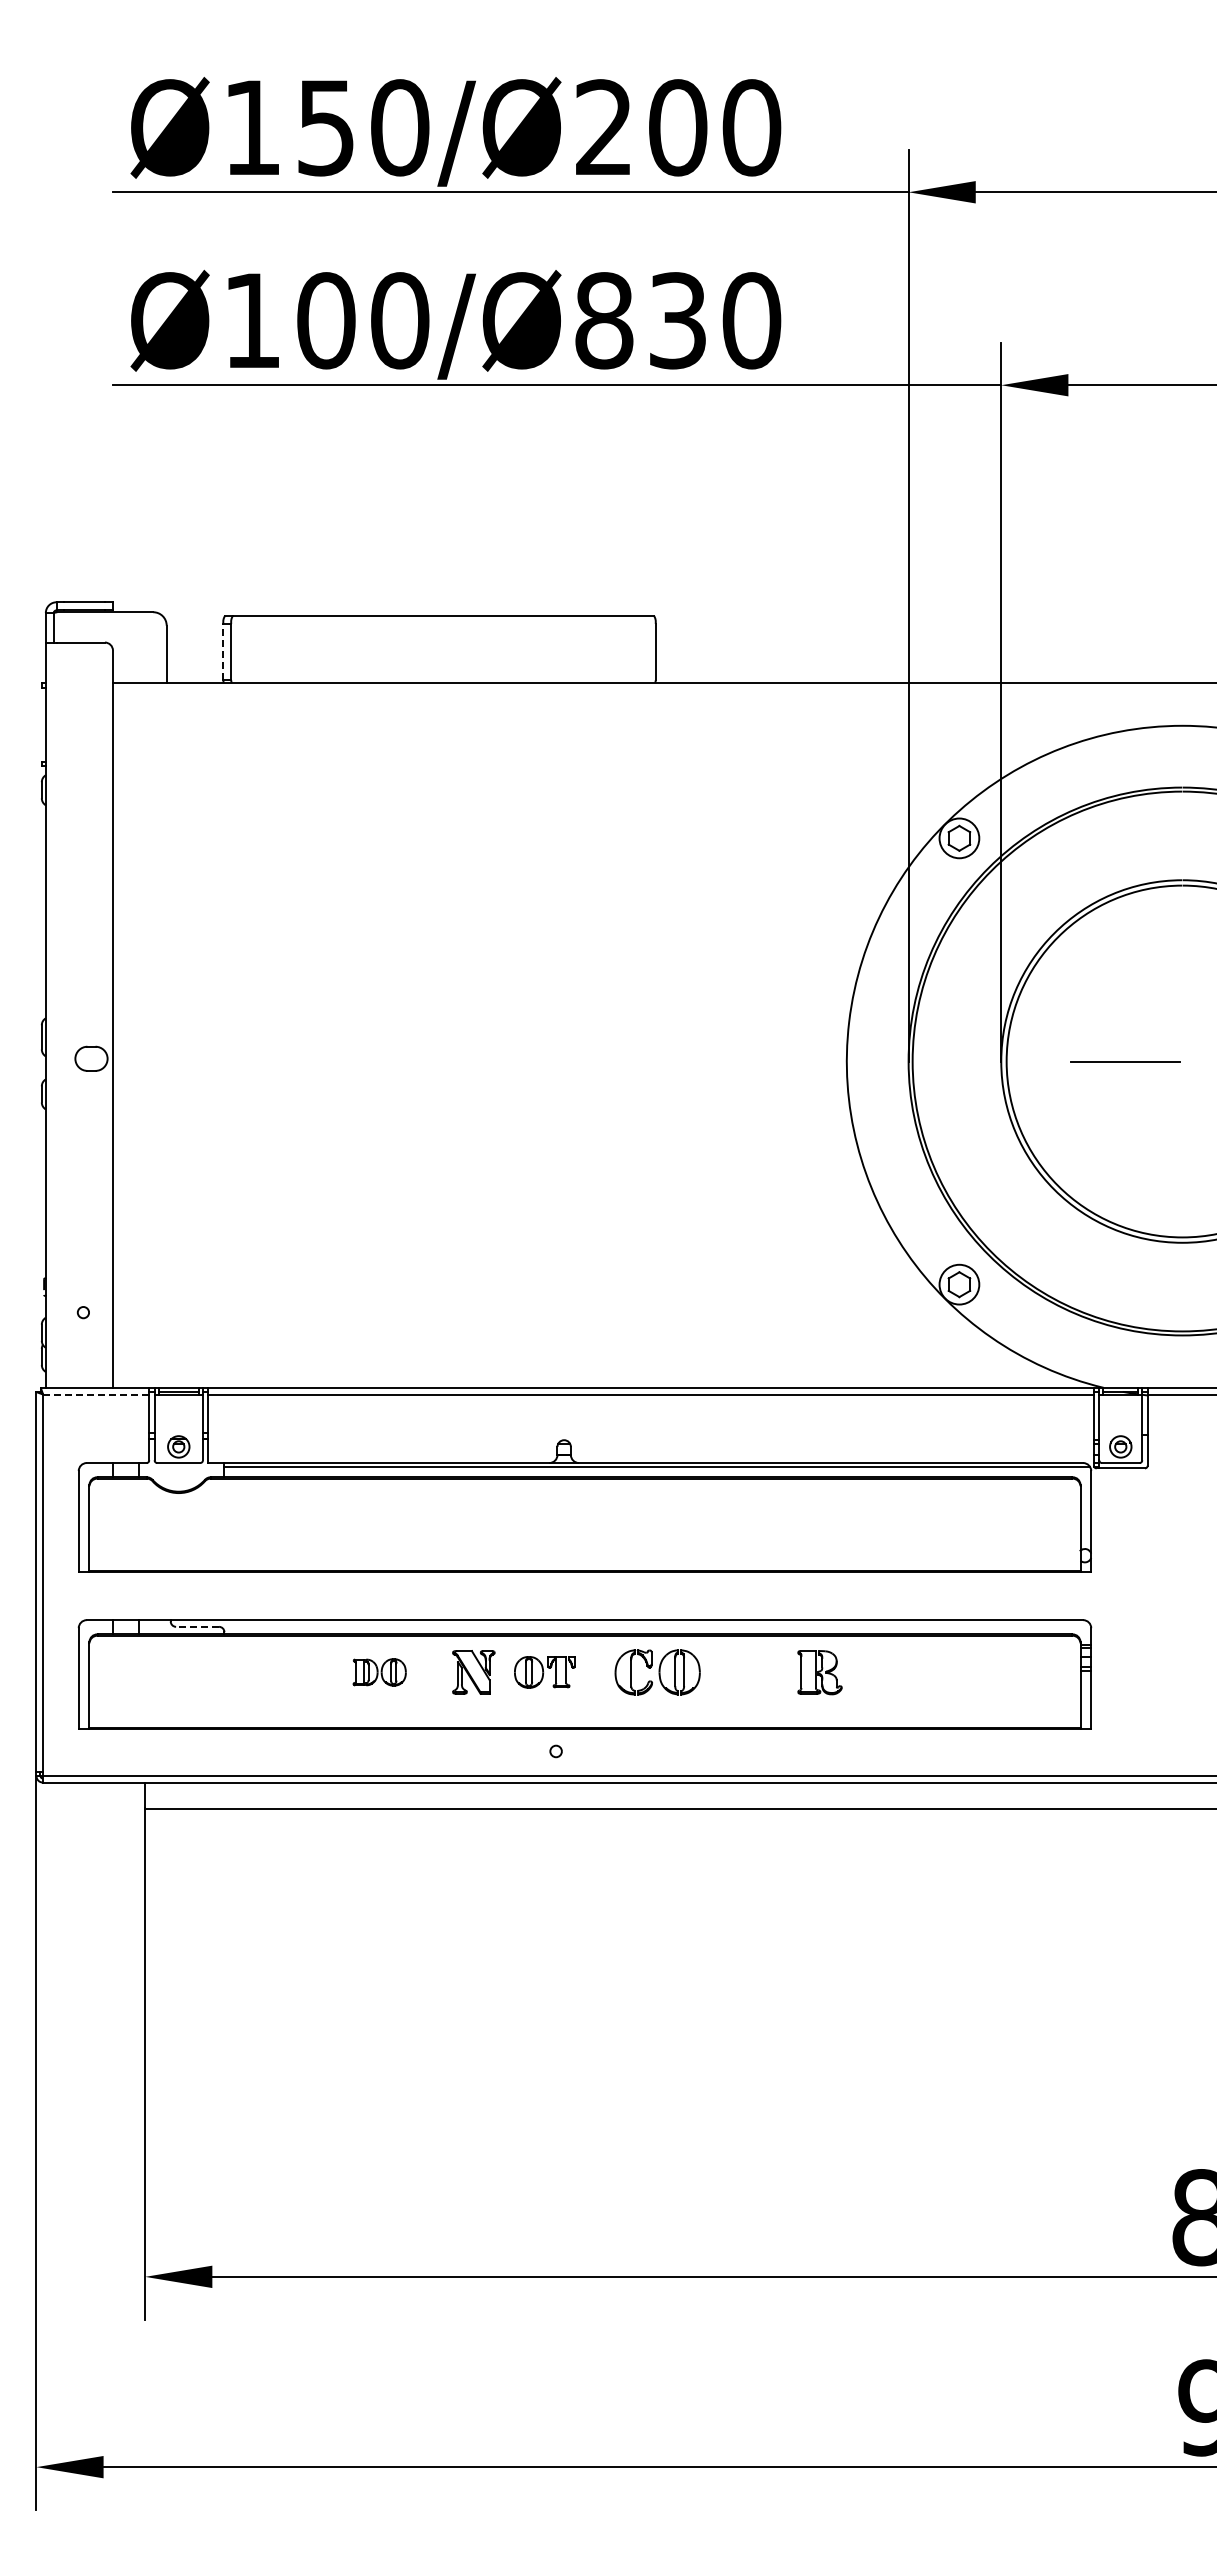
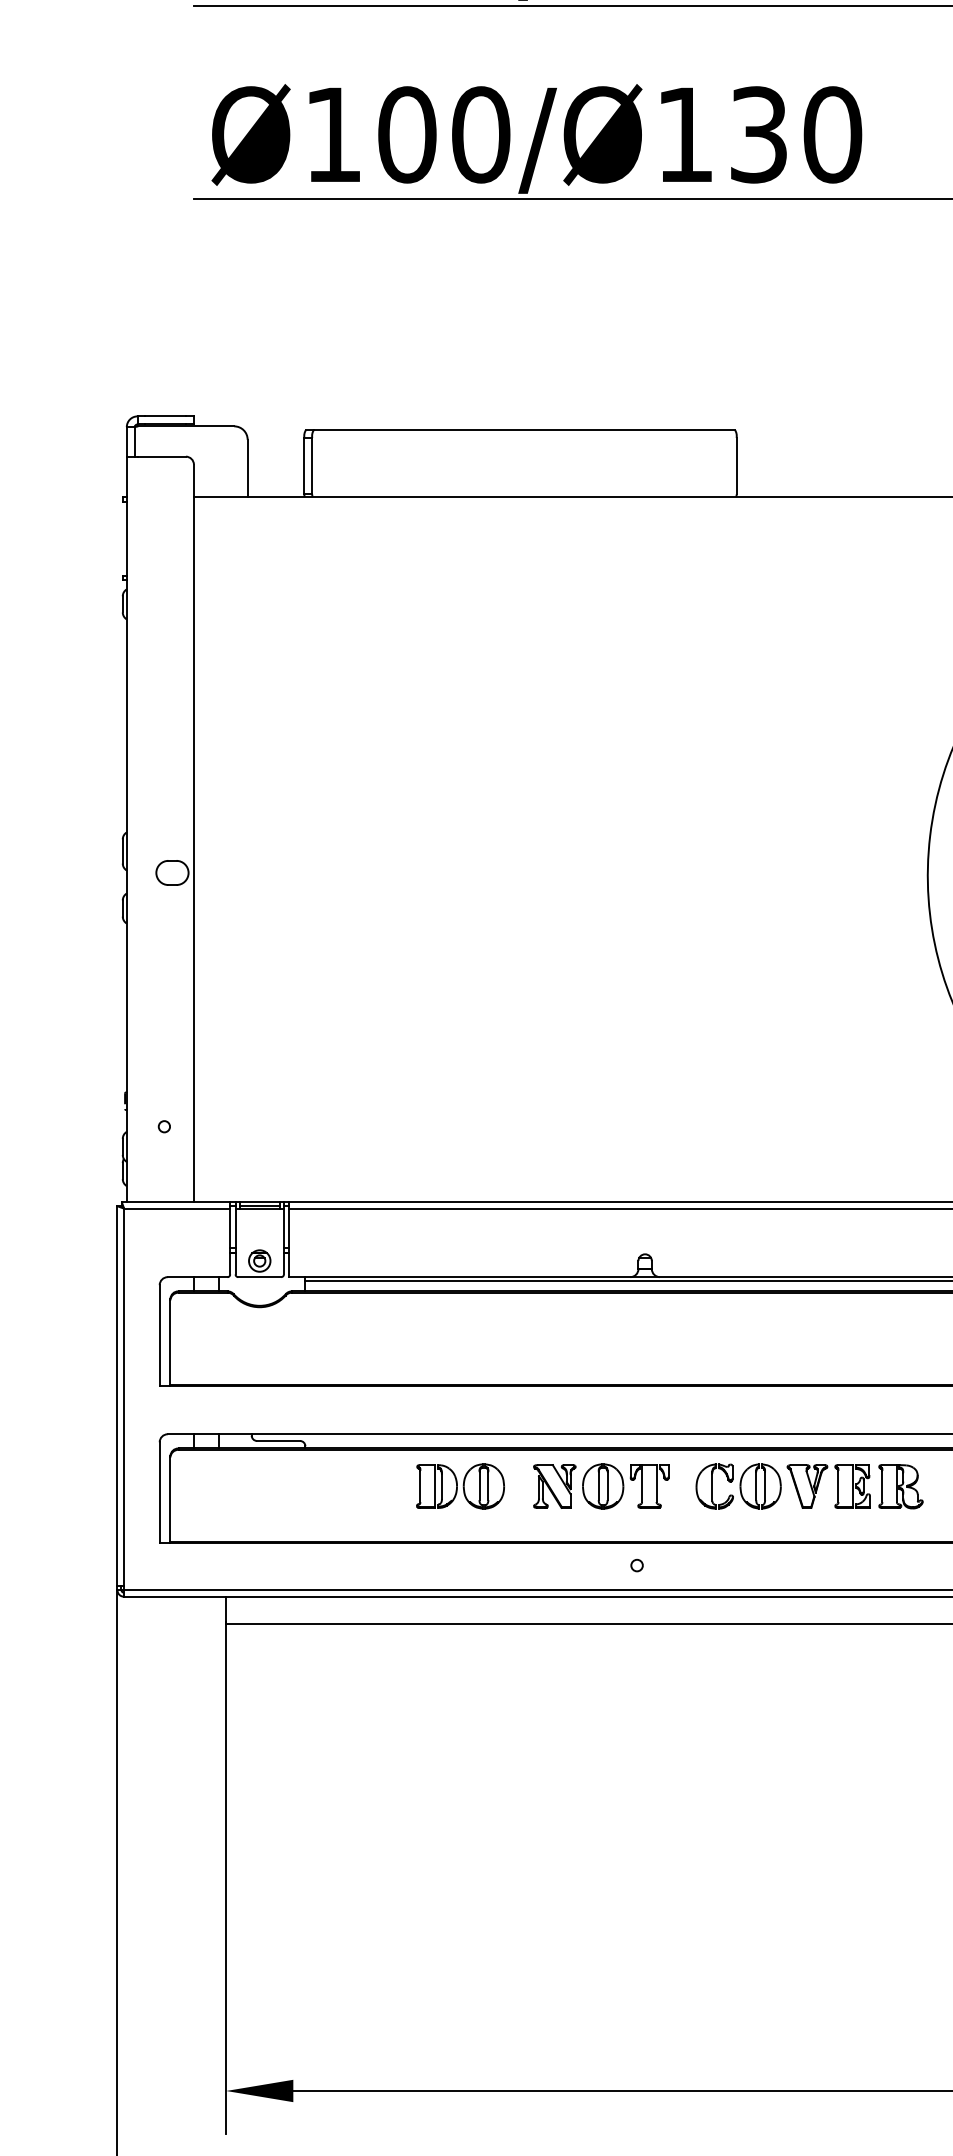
text: (604, 320) -> (685, 134), Ø100/Ø830 -> Ø100/Ø130
line: (223, 651) -> (304, 465), dashed -> solid
line: (96, 1394) -> (177, 1208), dashed -> solid
line: (197, 1626) -> (278, 1440), dashed -> solid
part: (738, 1670) -> (819, 1484), added
part: (379, 1672) -> (460, 1486), size x1.67
part: (544, 1672) -> (625, 1486), size x1.43

